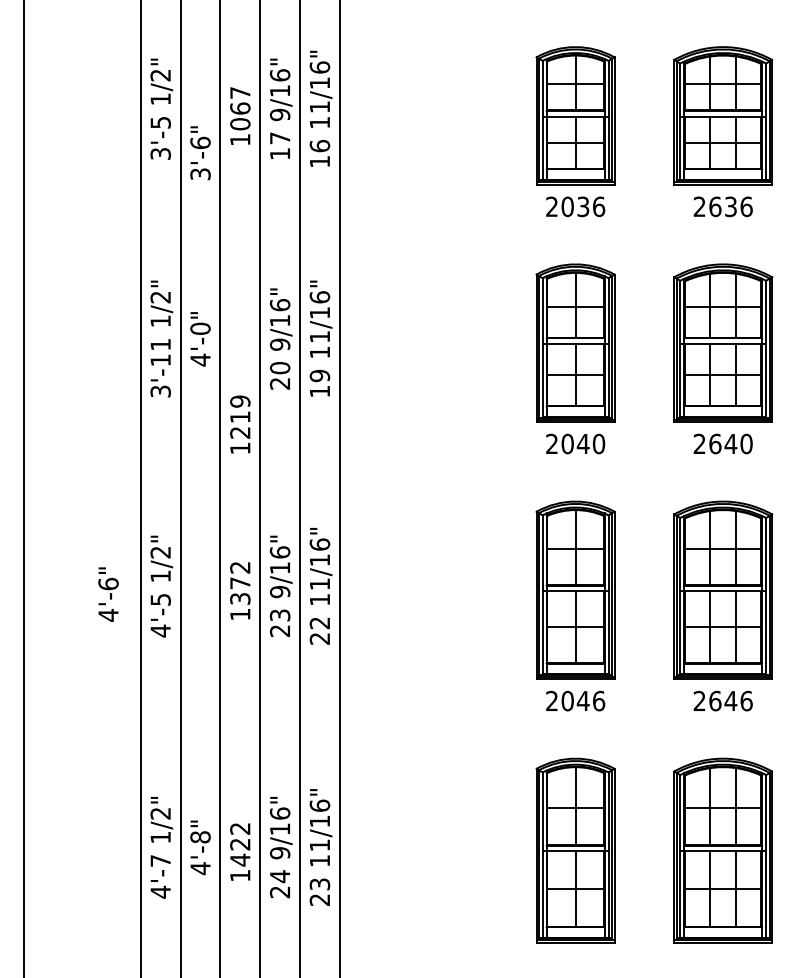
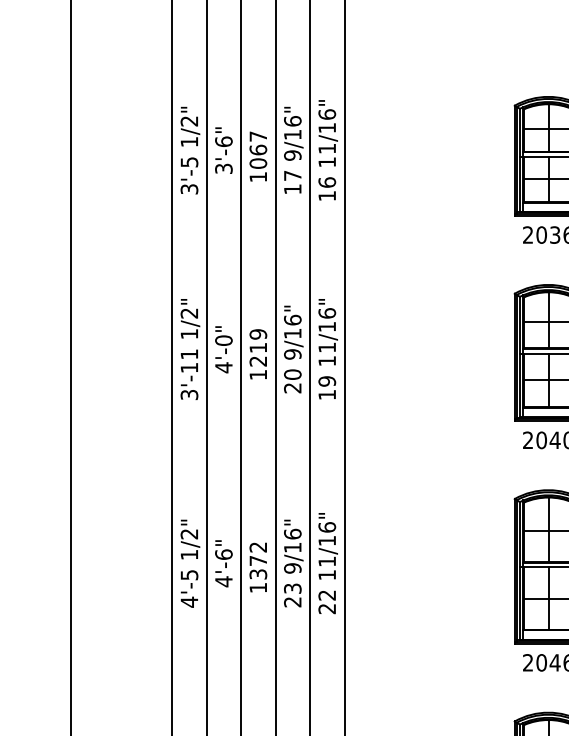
text: (200, 153) -> (223, 150), moved
text: (240, 424) -> (258, 354), moved
text: (108, 594) -> (223, 563), moved

